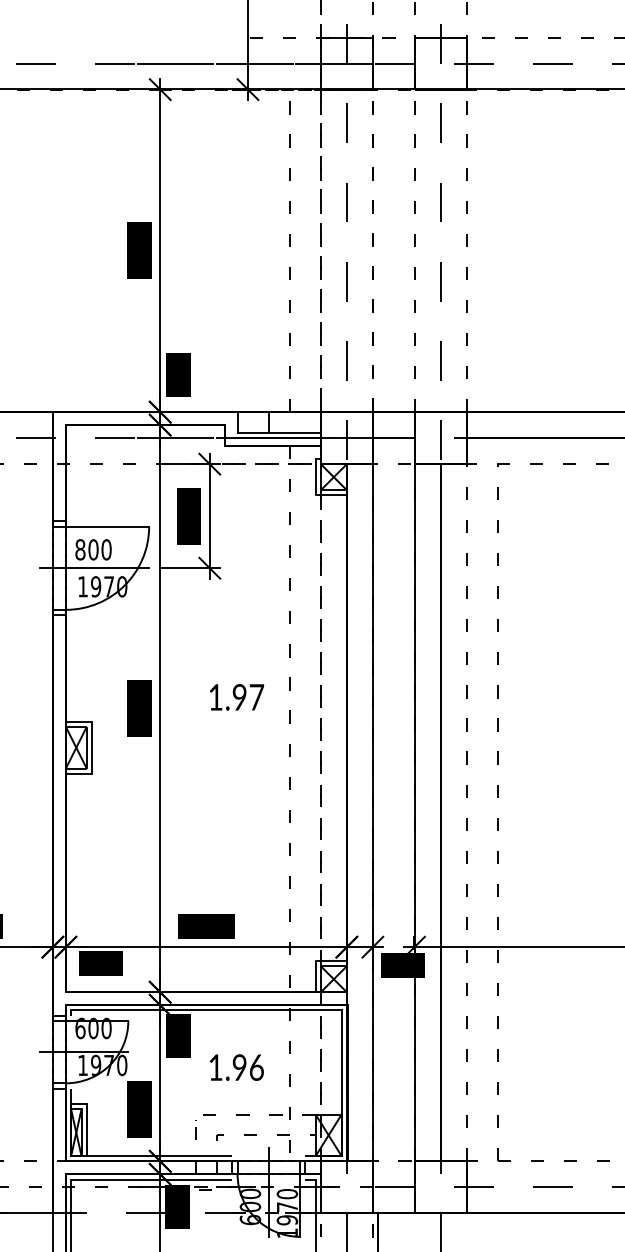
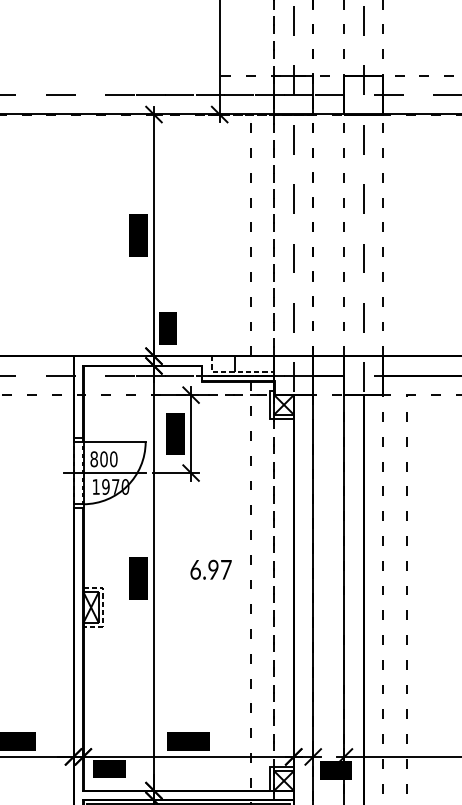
line: (268, 432) -> (235, 371), solid -> dashed
text: (215, 697) -> (195, 569), 1.97 -> 6.97
line: (91, 748) -> (102, 608), solid -> dashed

